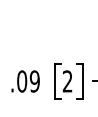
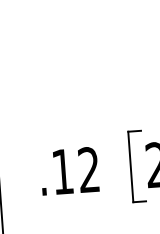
text: (28, 81) -> (75, 170), .09 -> .12

